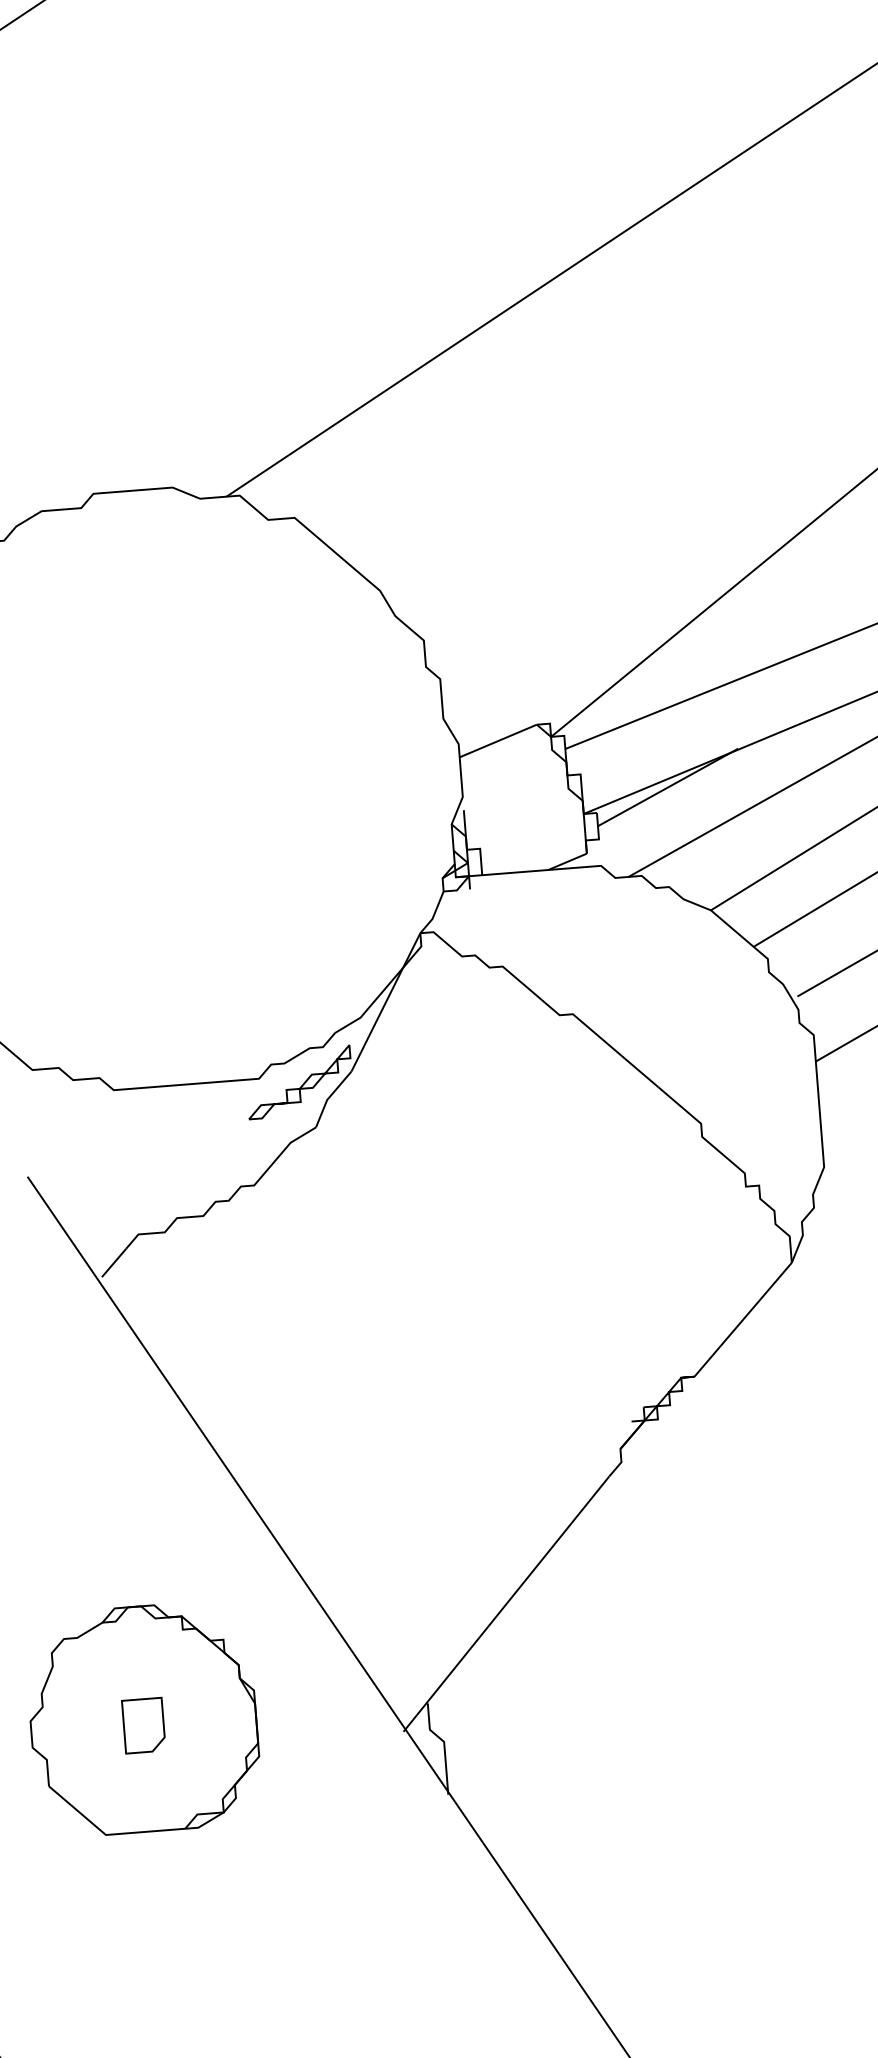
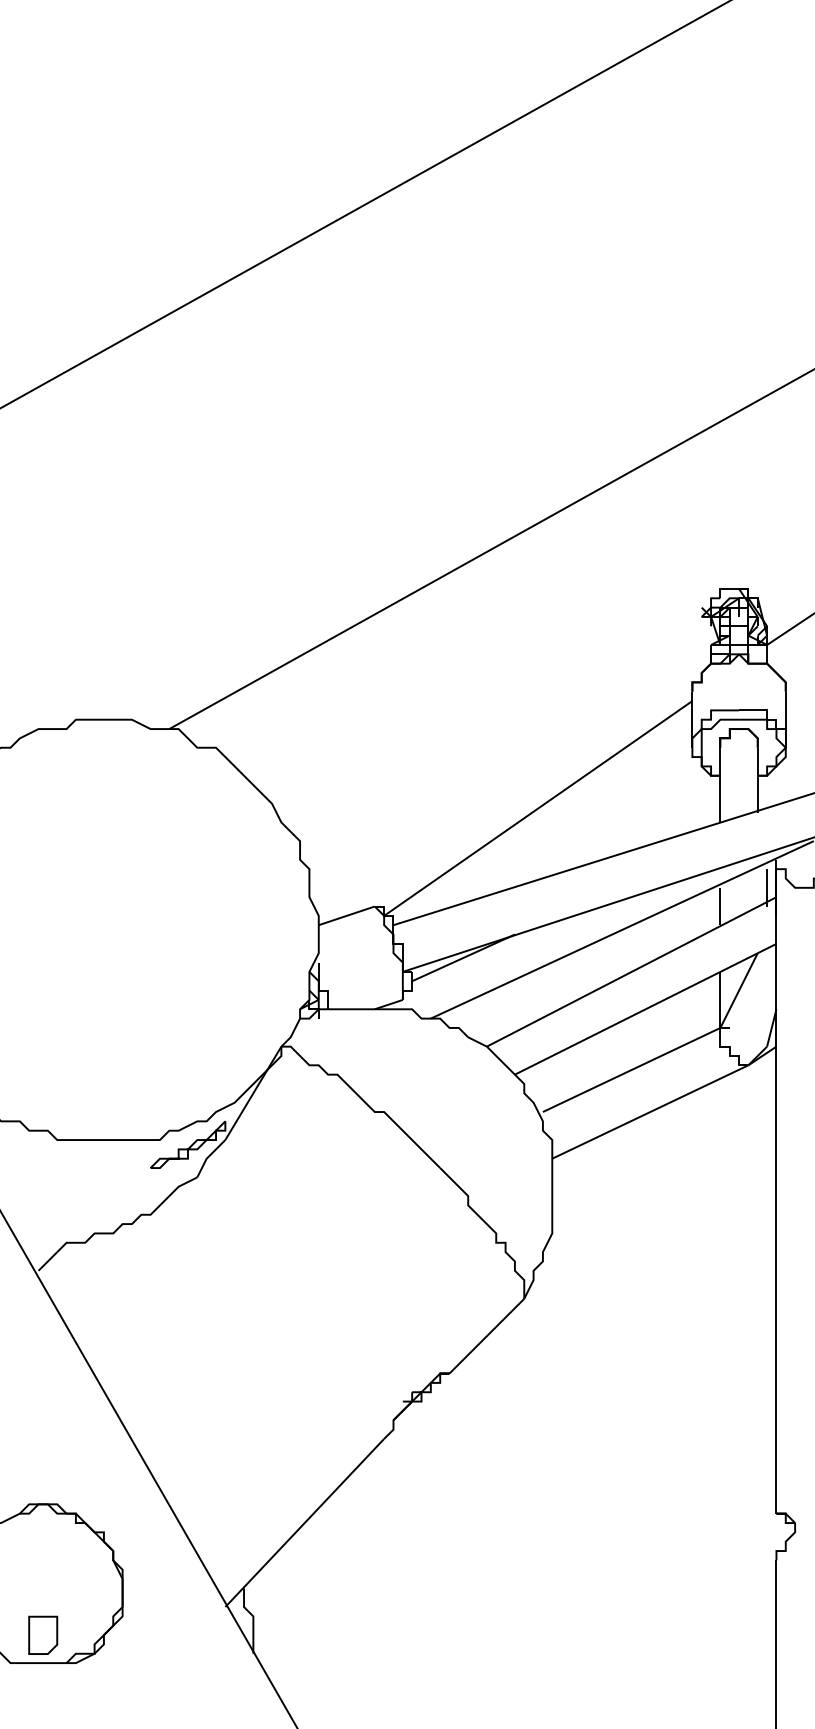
part: (144, 1724) -> (43, 1634), moved

